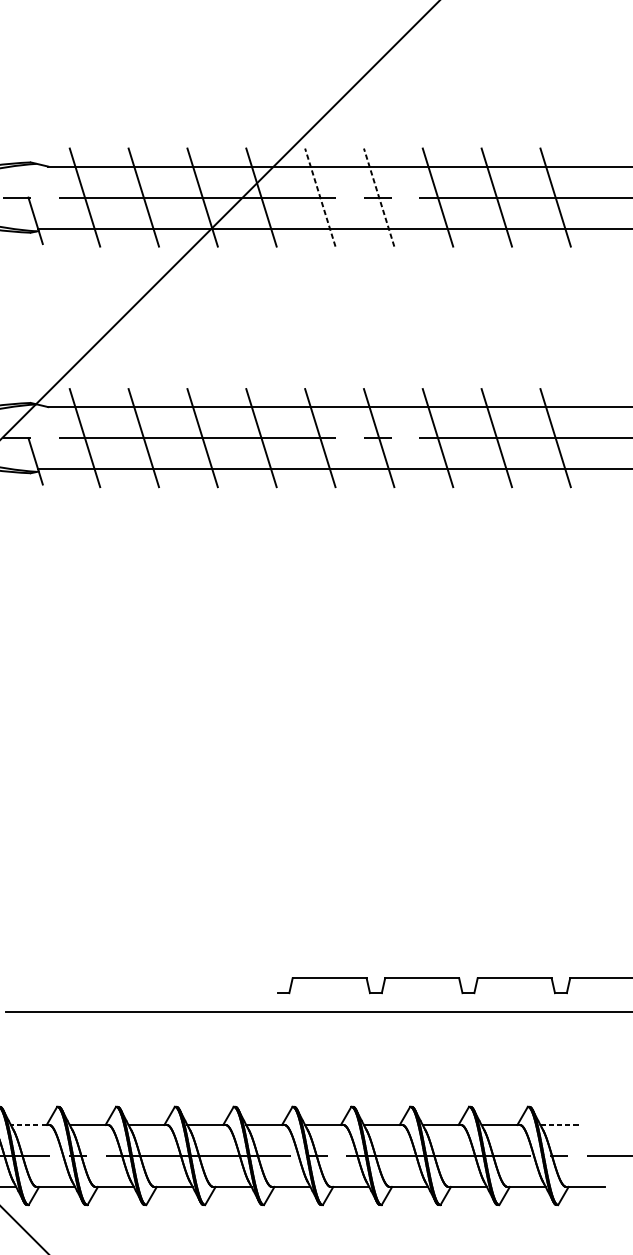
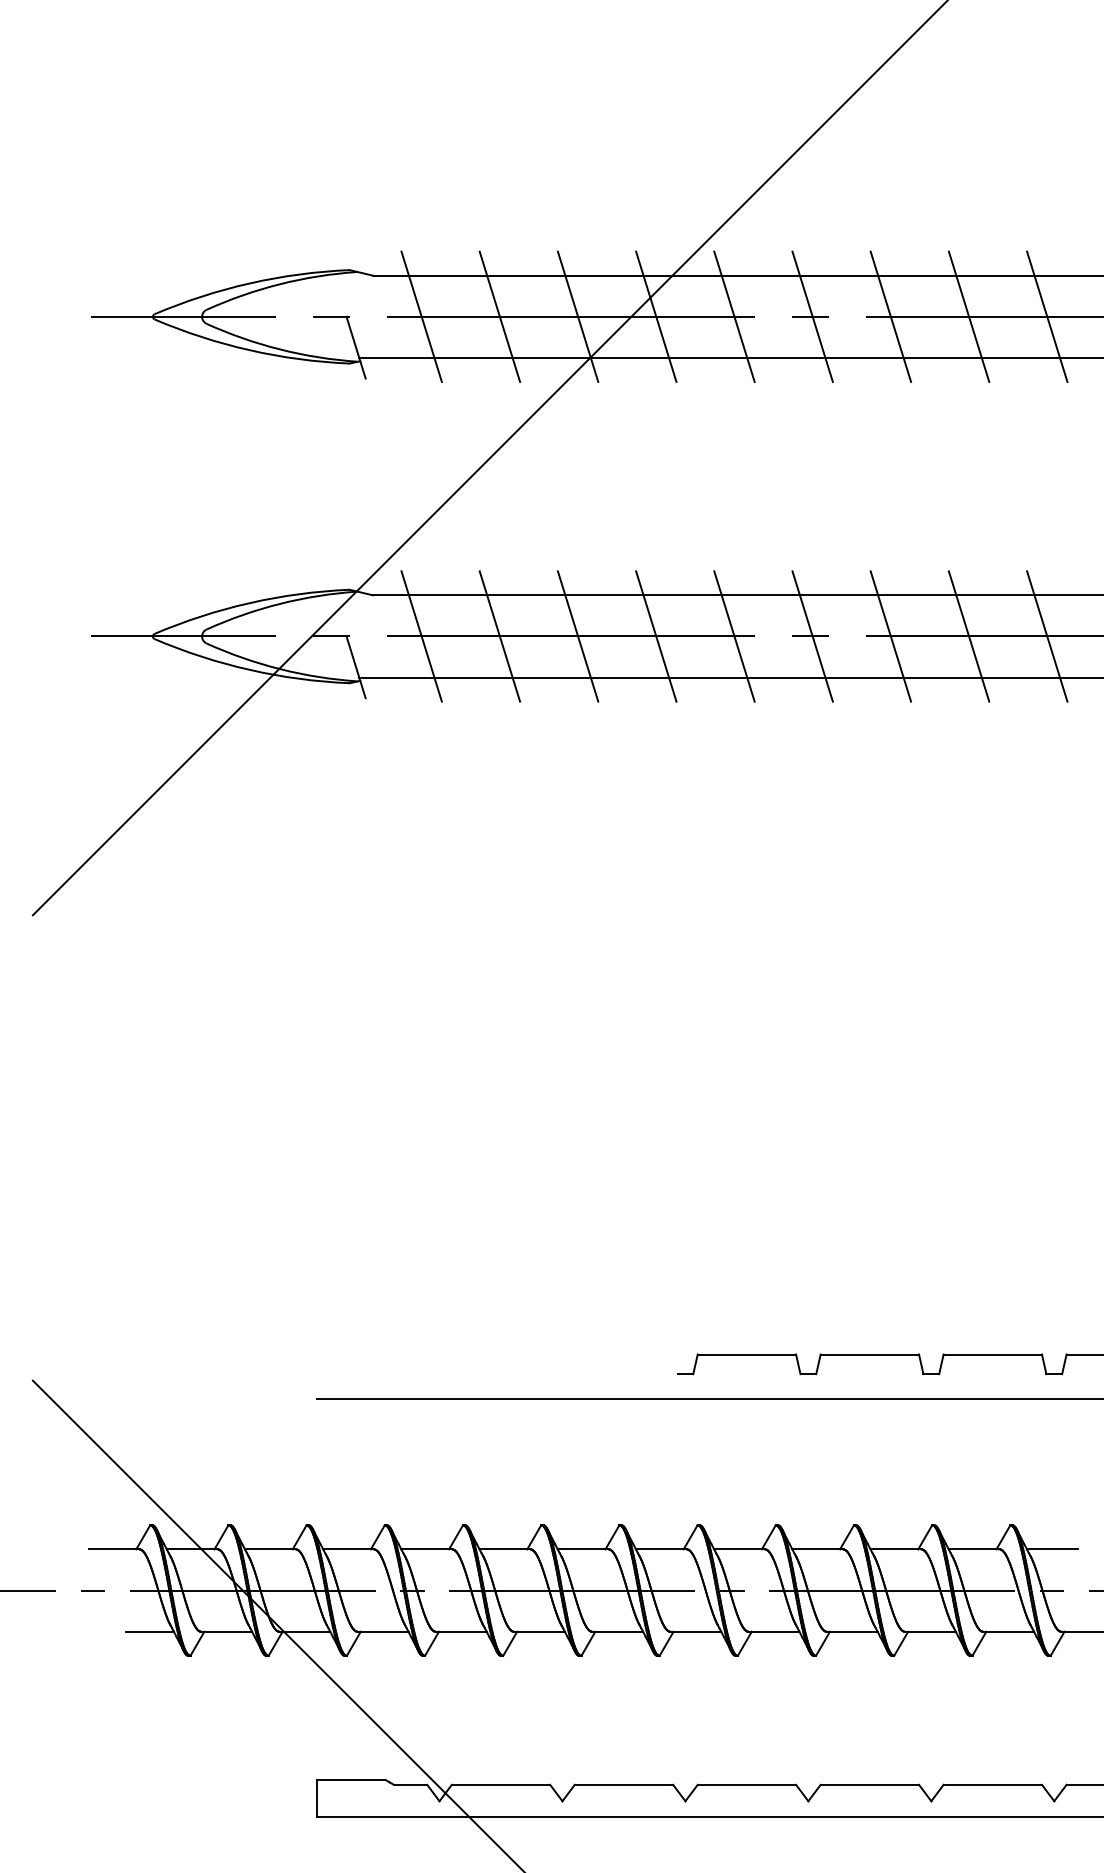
line: (320, 197) -> (734, 316), dashed -> solid
line: (379, 197) -> (812, 316), dashed -> solid
line: (29, 1125) -> (347, 1549), dashed -> solid
line: (558, 1125) -> (1051, 1549), dashed -> solid

